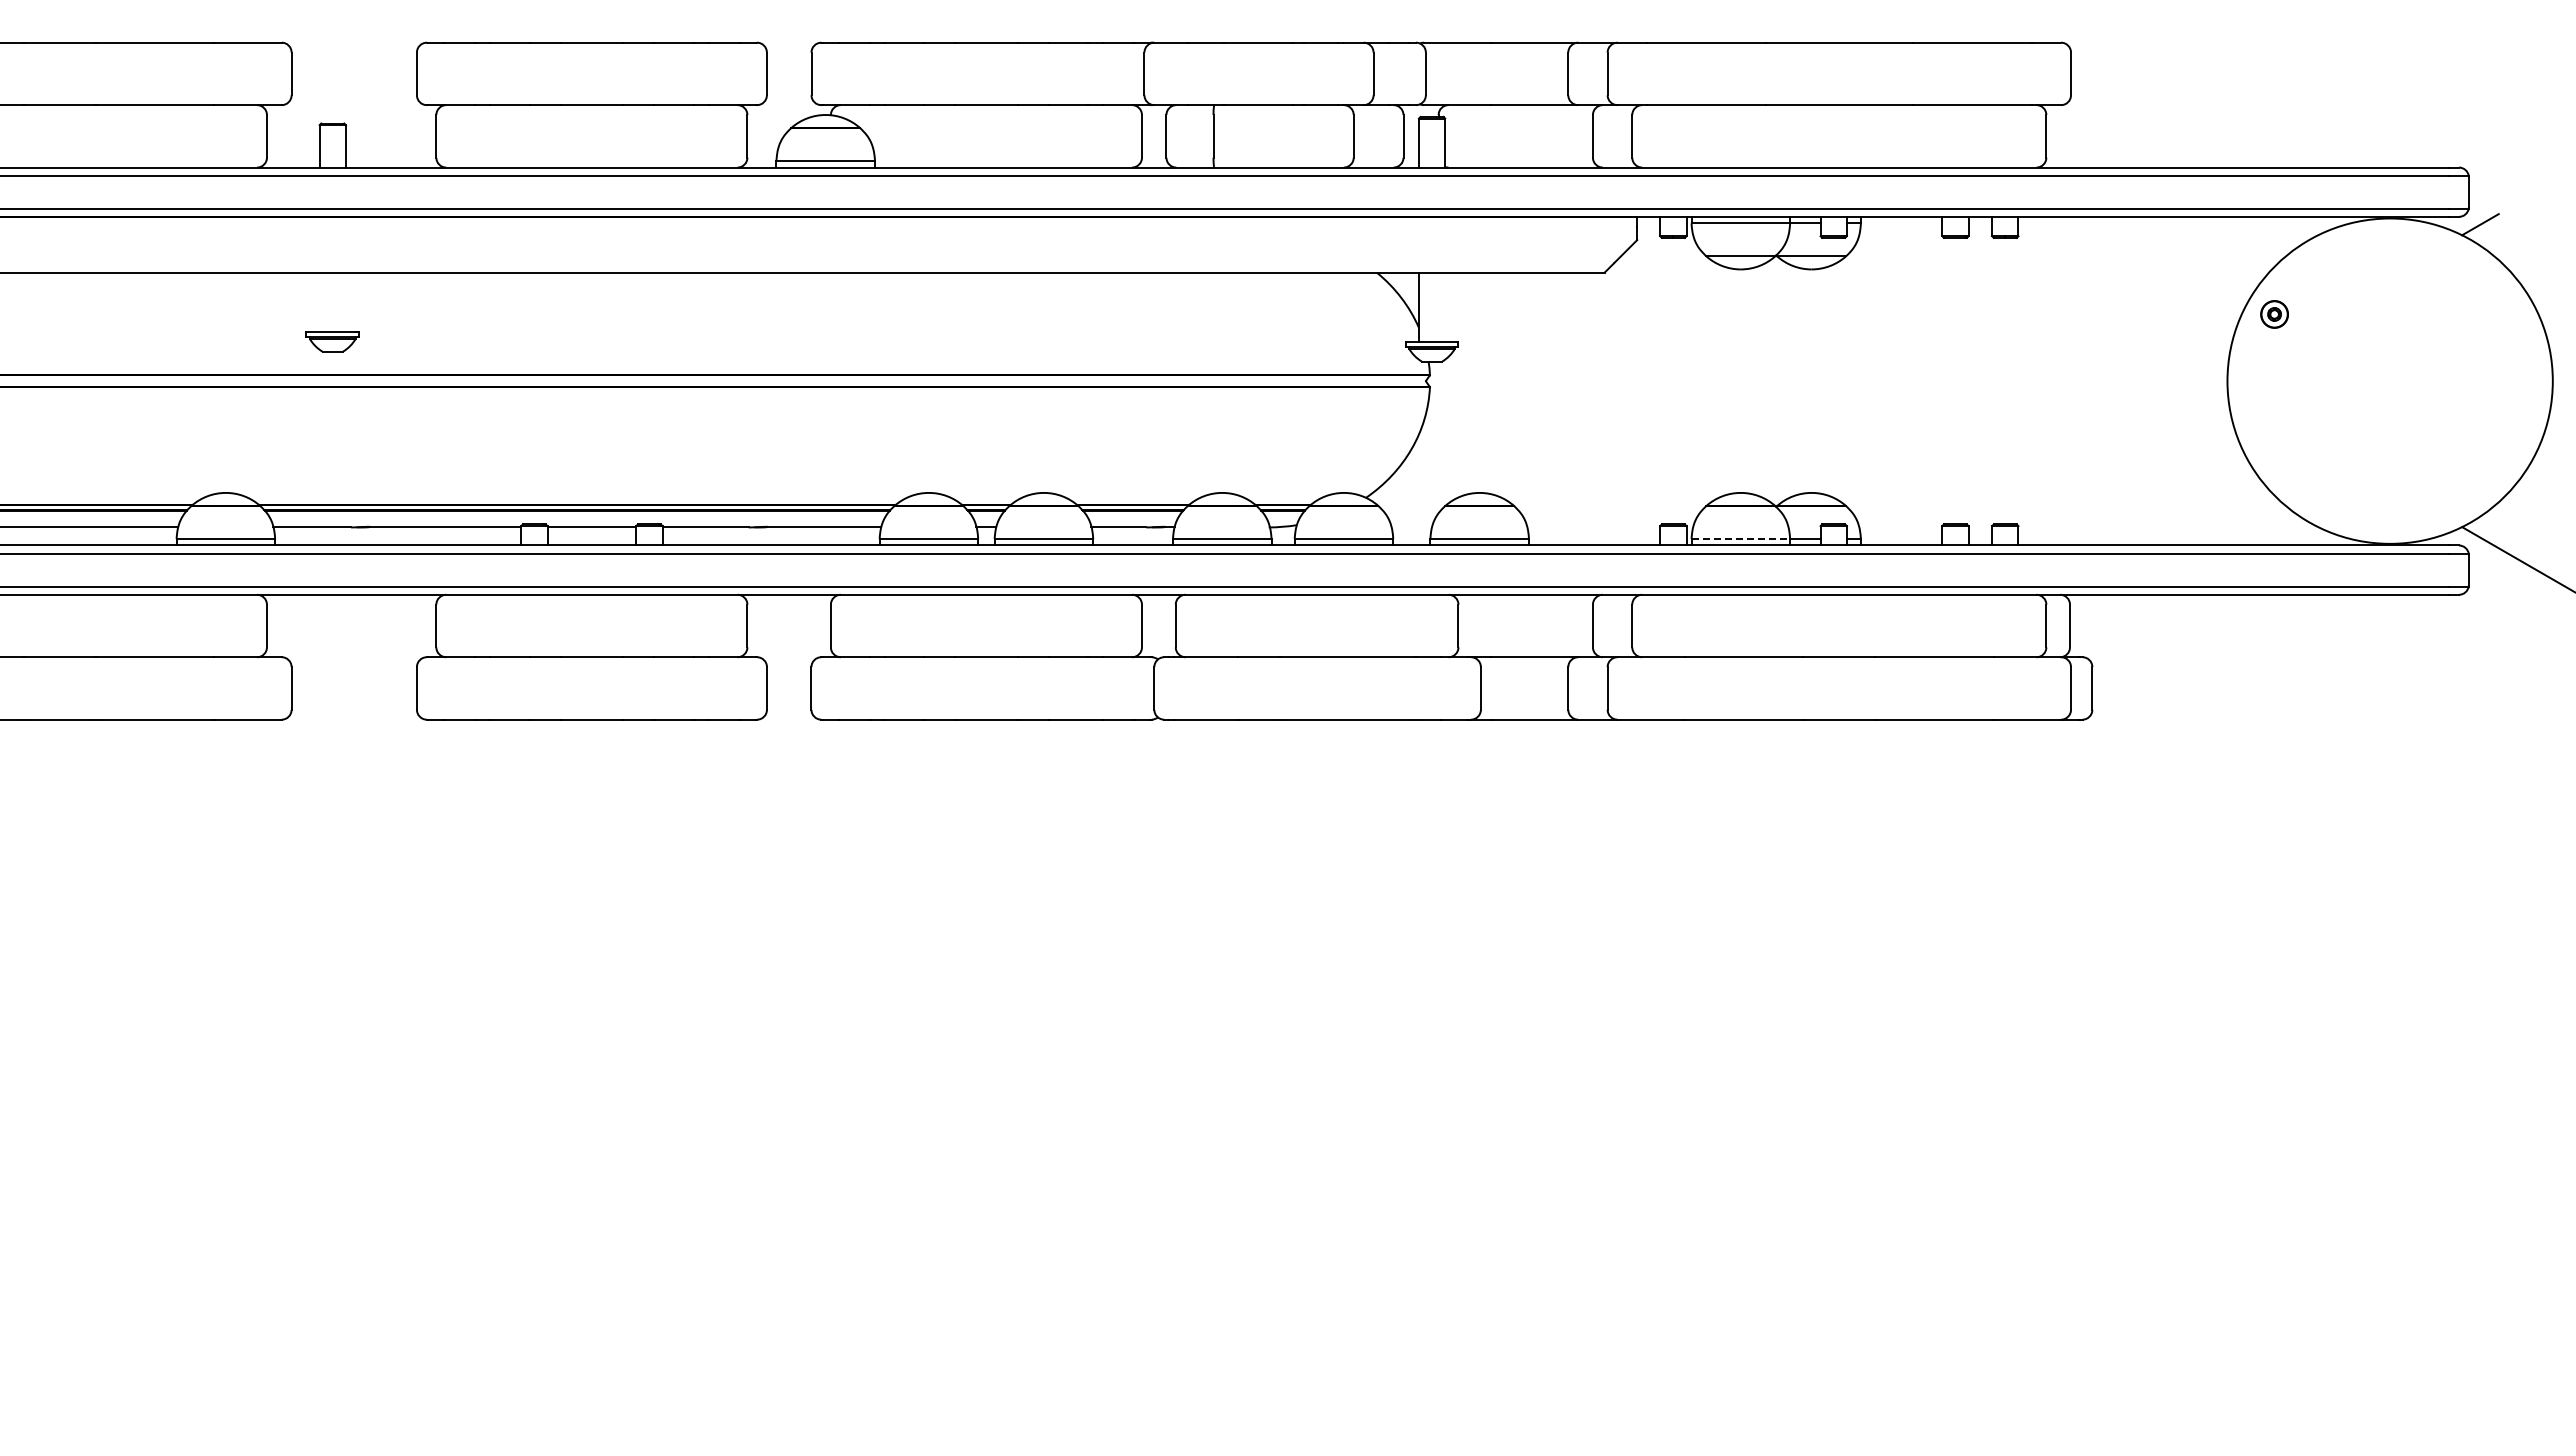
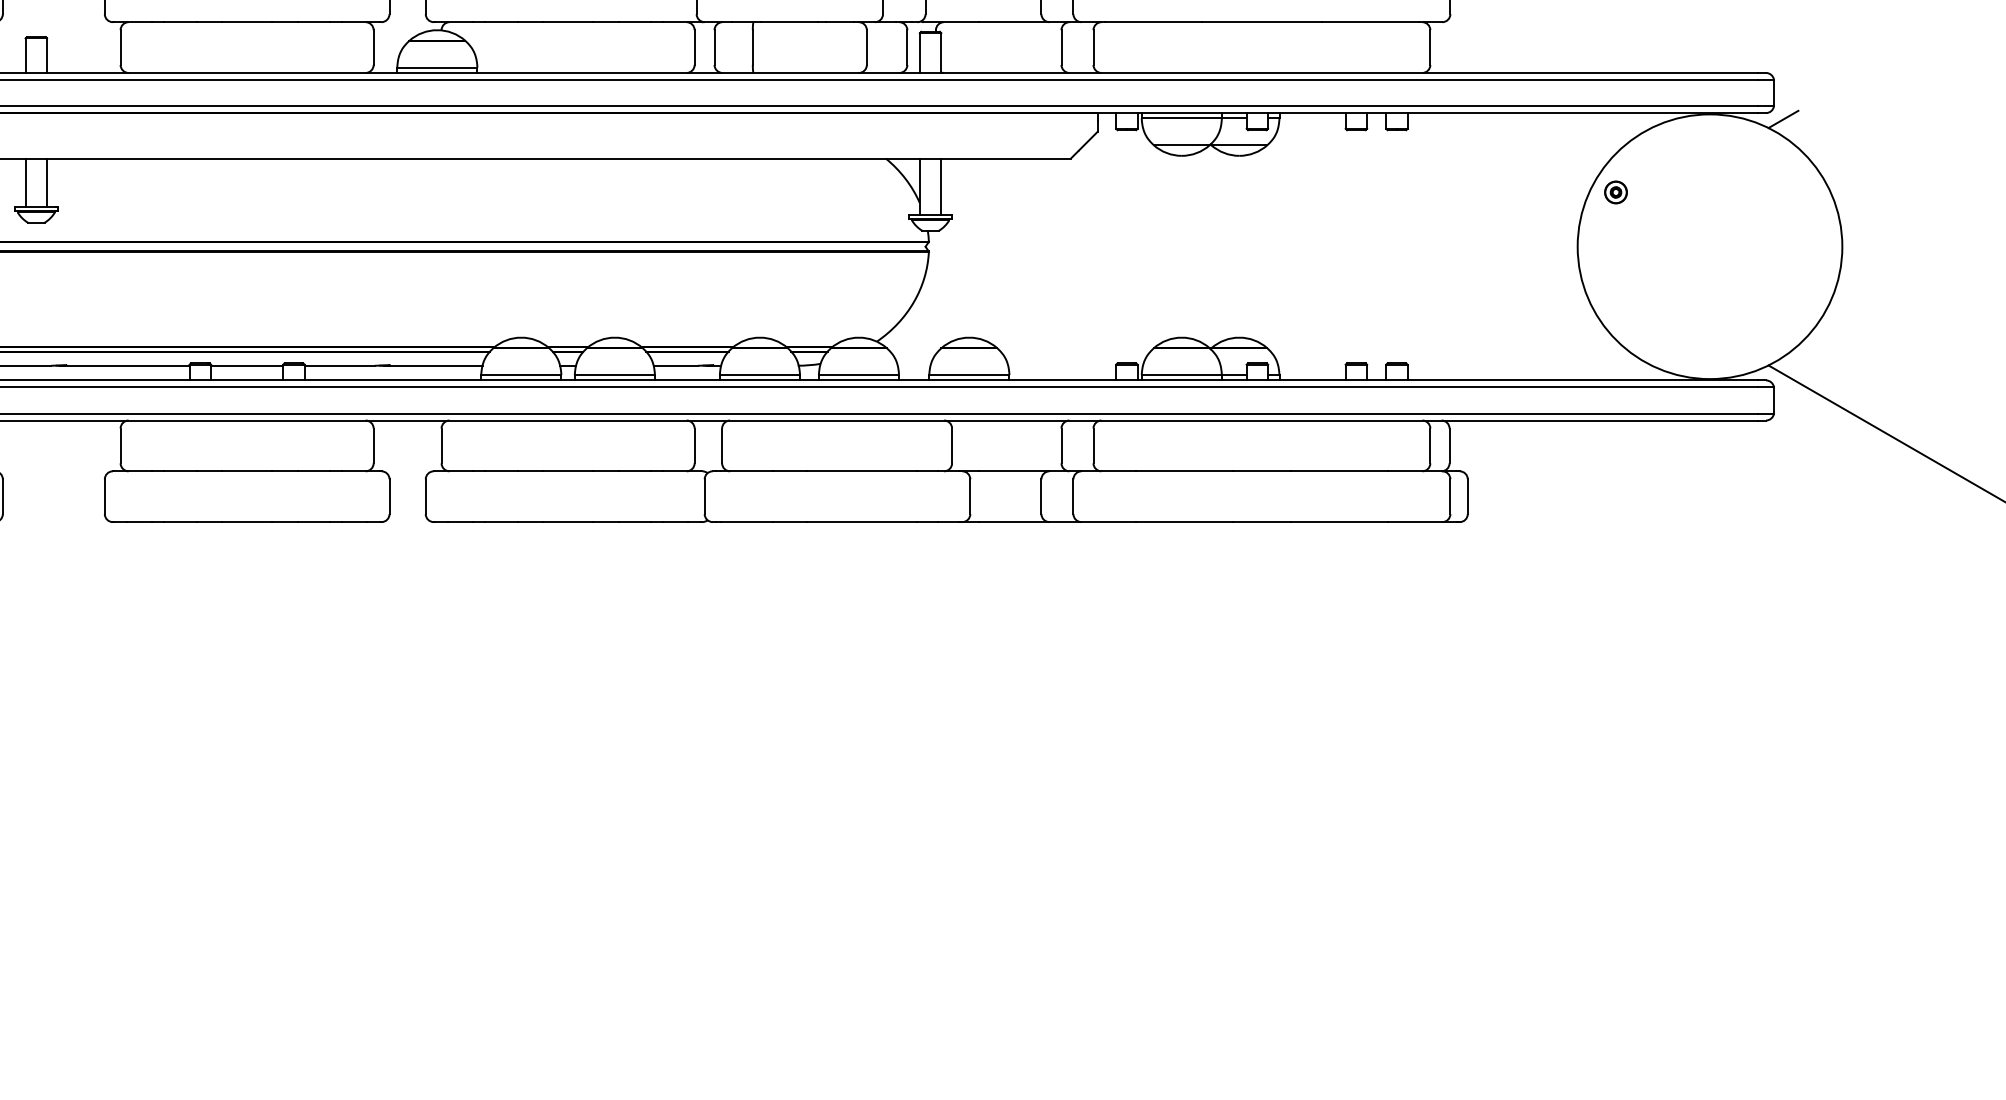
line: (319, 301) -> (25, 181), added
line: (345, 301) -> (46, 181), added
line: (1445, 306) -> (941, 185), added
line: (1741, 538) -> (1182, 374), dashed -> solid

